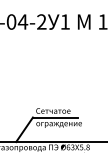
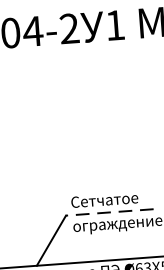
line: (55, 117) -> (109, 212), solid -> dashed

